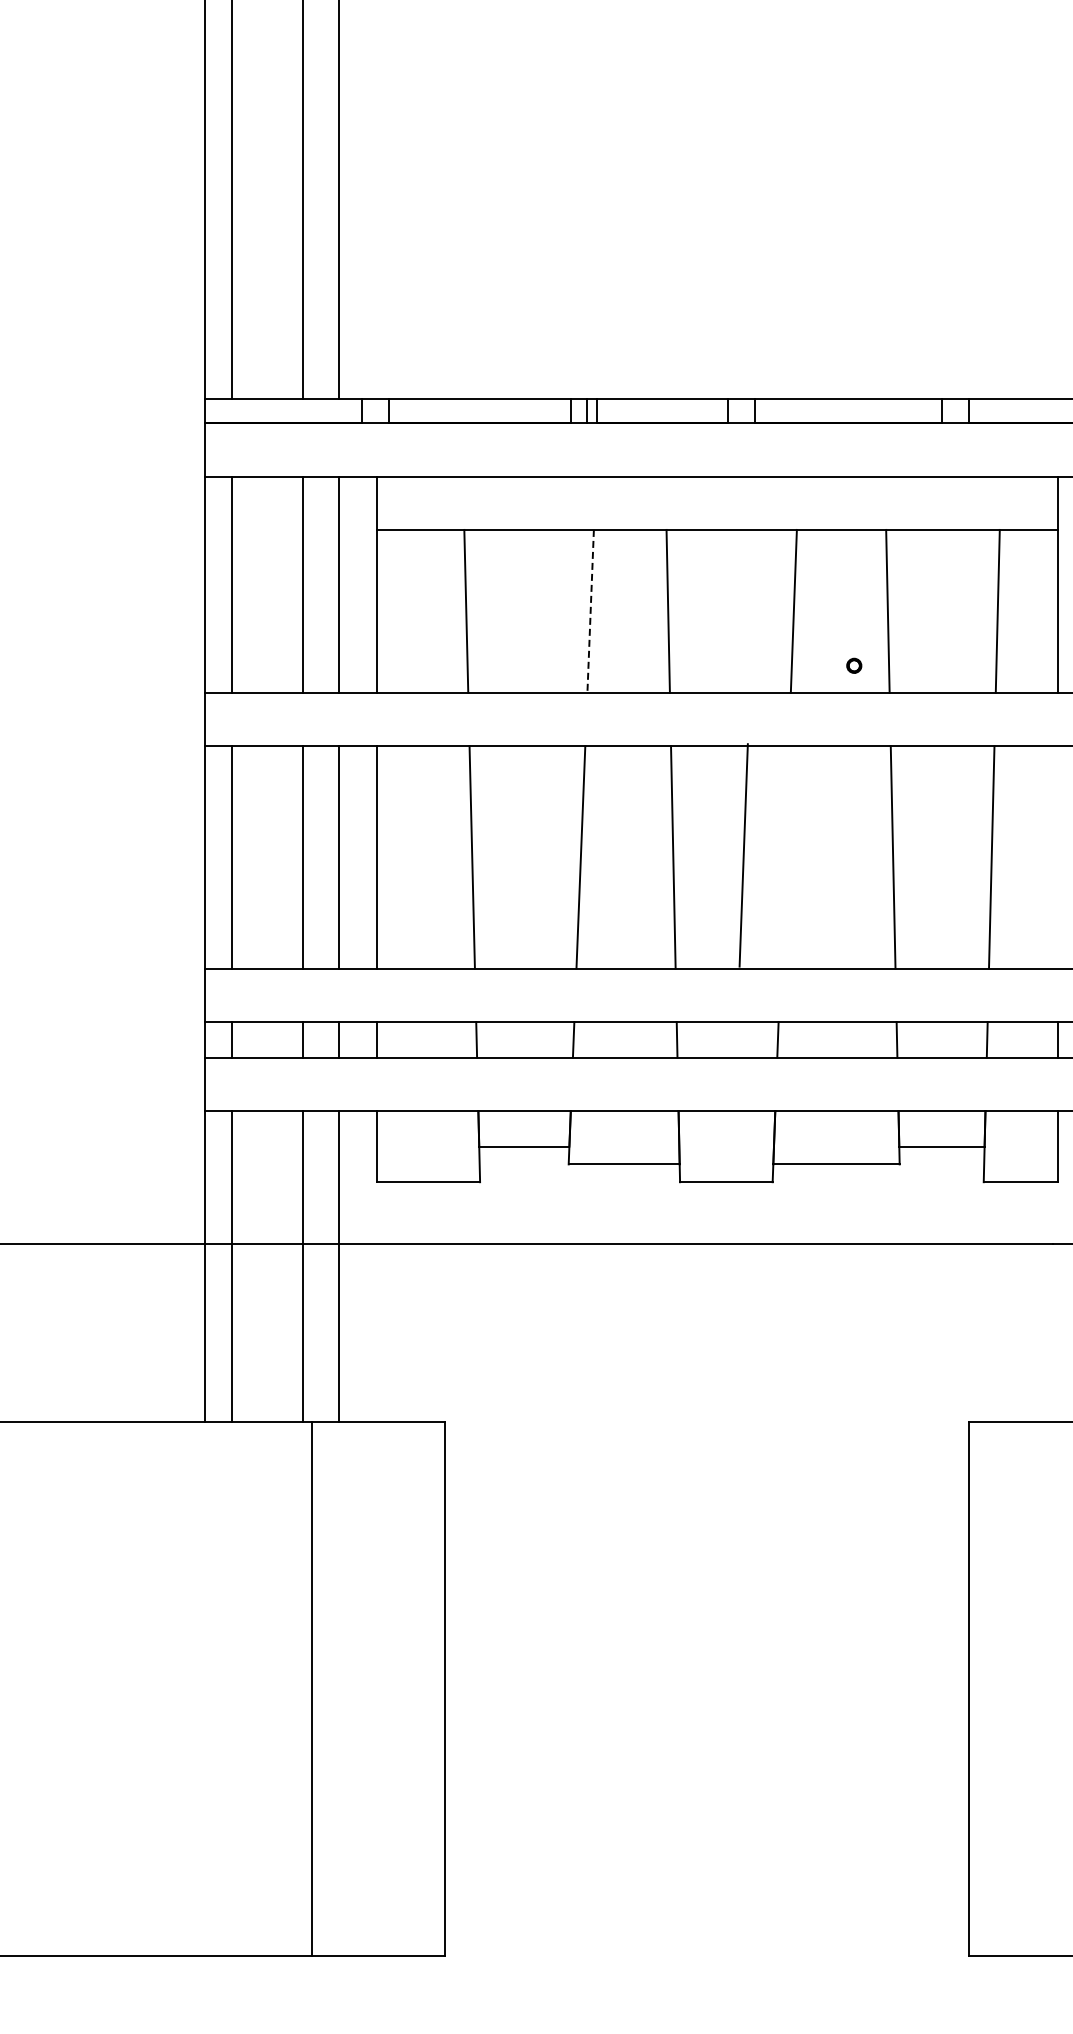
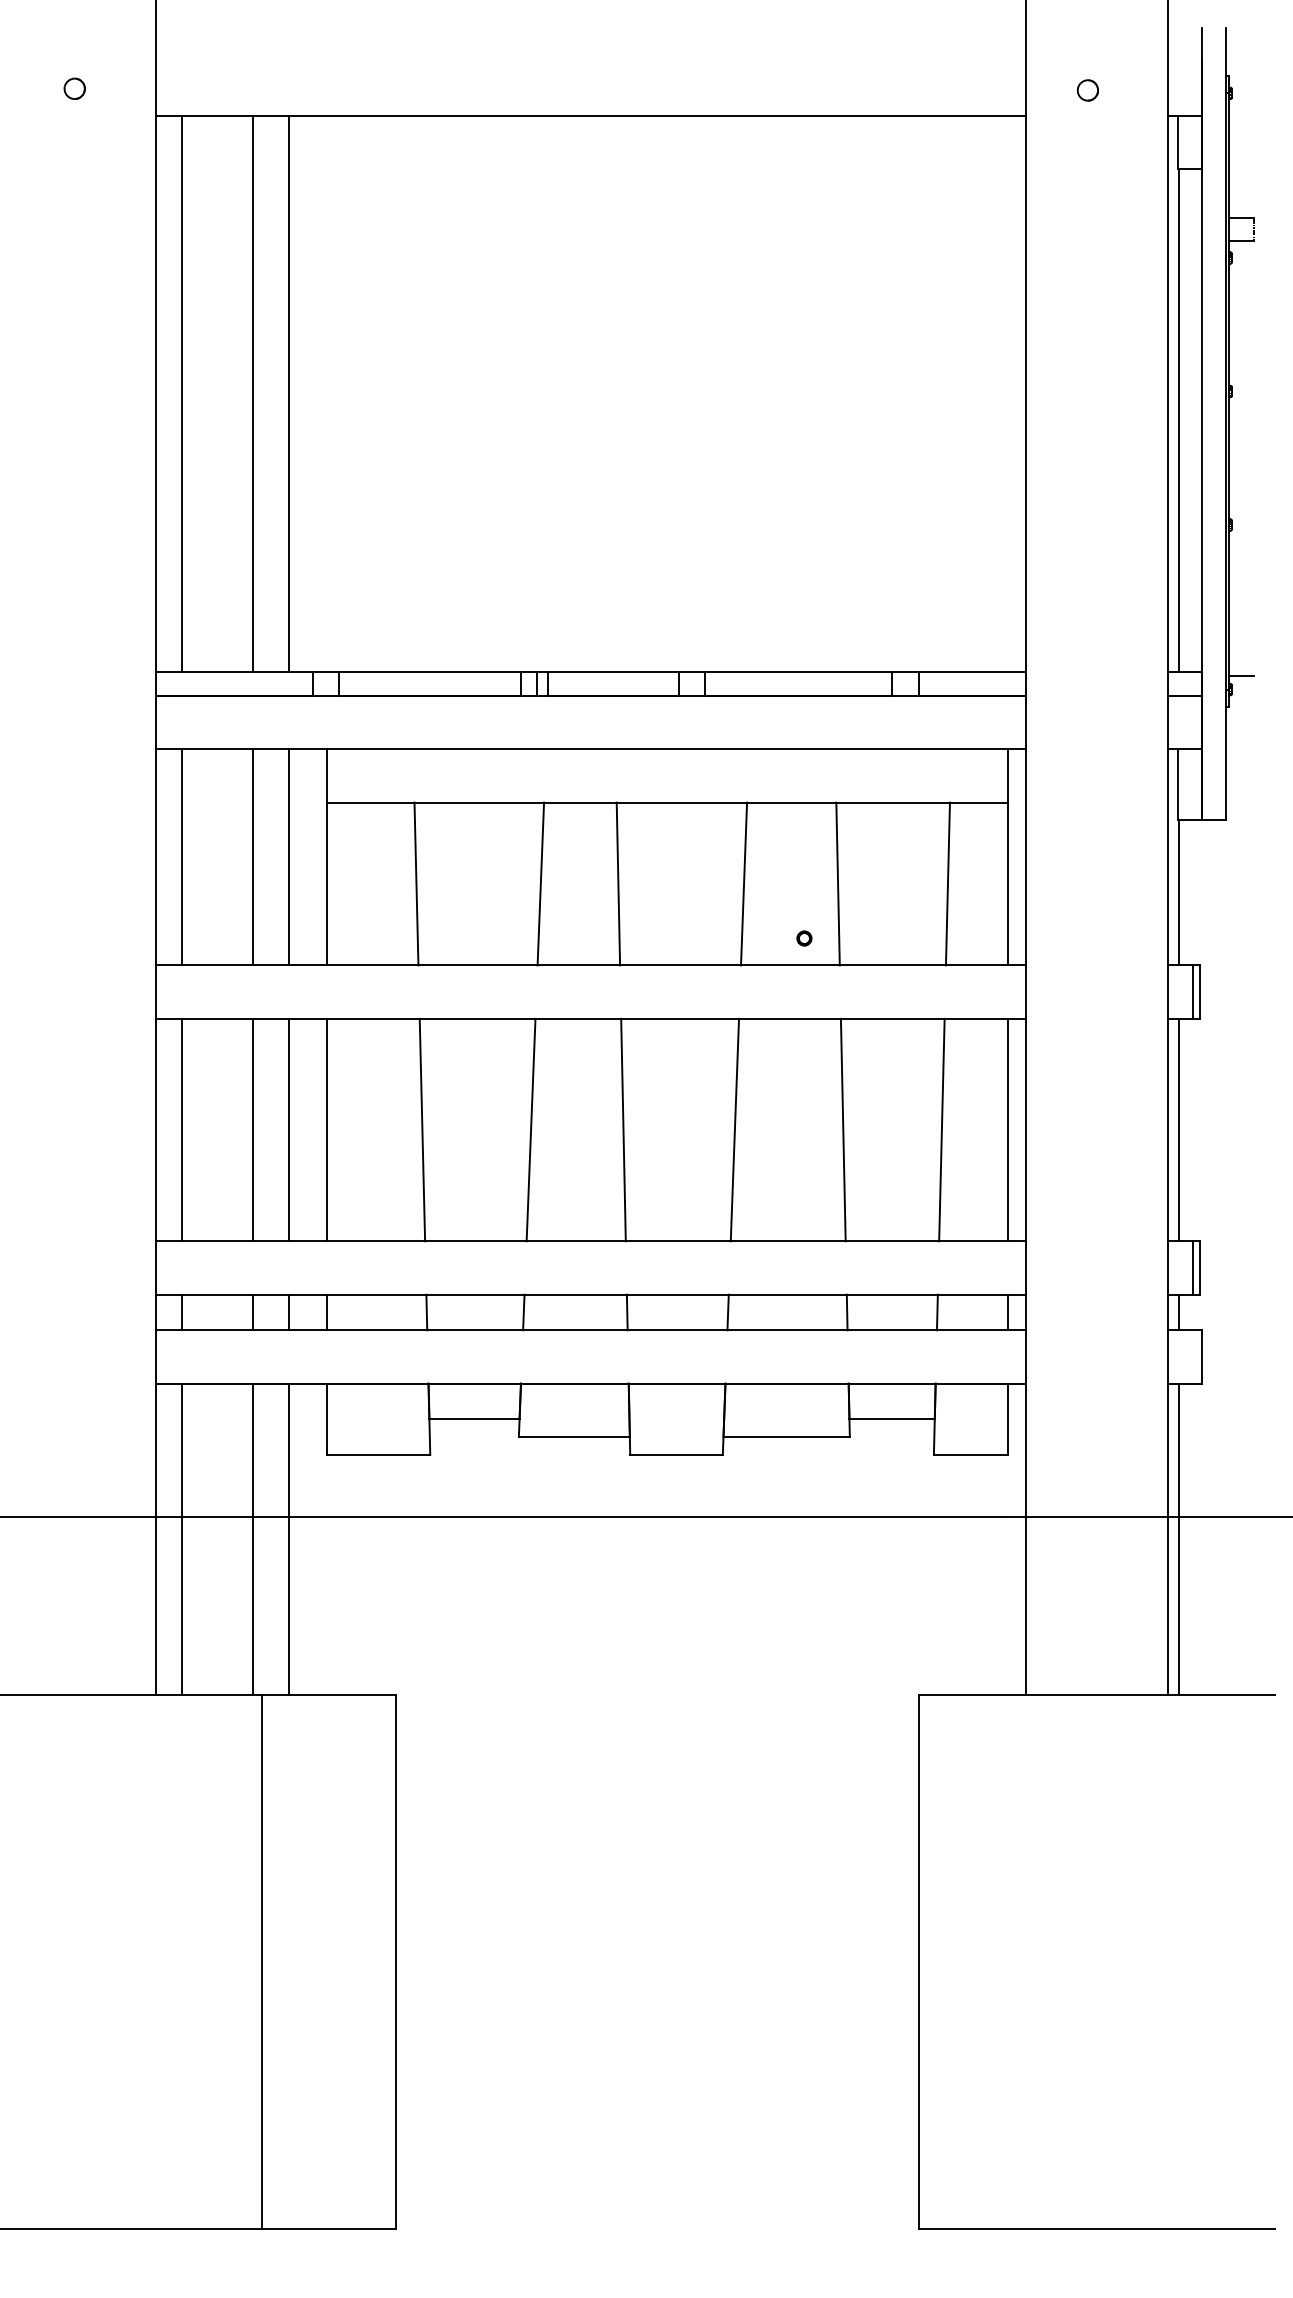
line: (590, 611) -> (540, 884), dashed -> solid
line: (743, 854) -> (734, 1129), moved
line: (1058, 856) -> (1008, 1129), added

